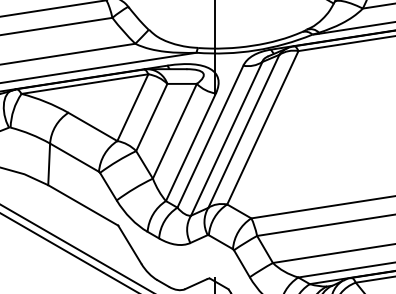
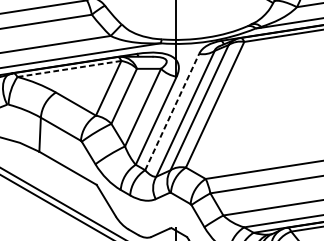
line: (84, 84) -> (69, 69), solid -> dashed
line: (210, 136) -> (172, 111), solid -> dashed

